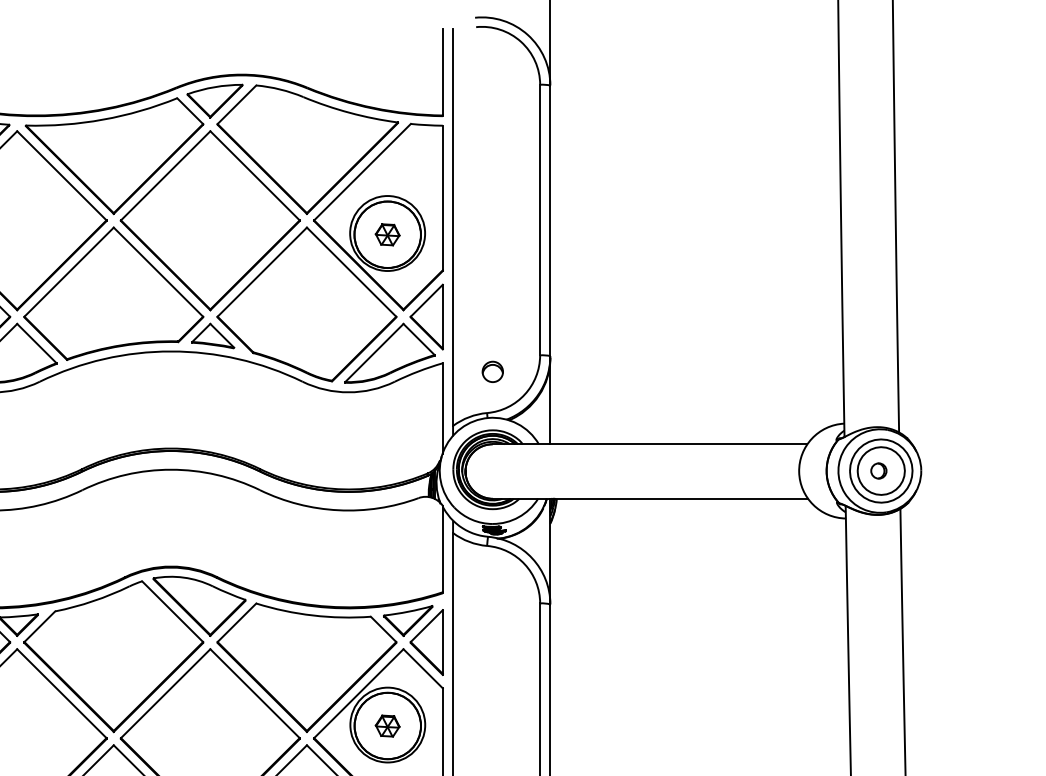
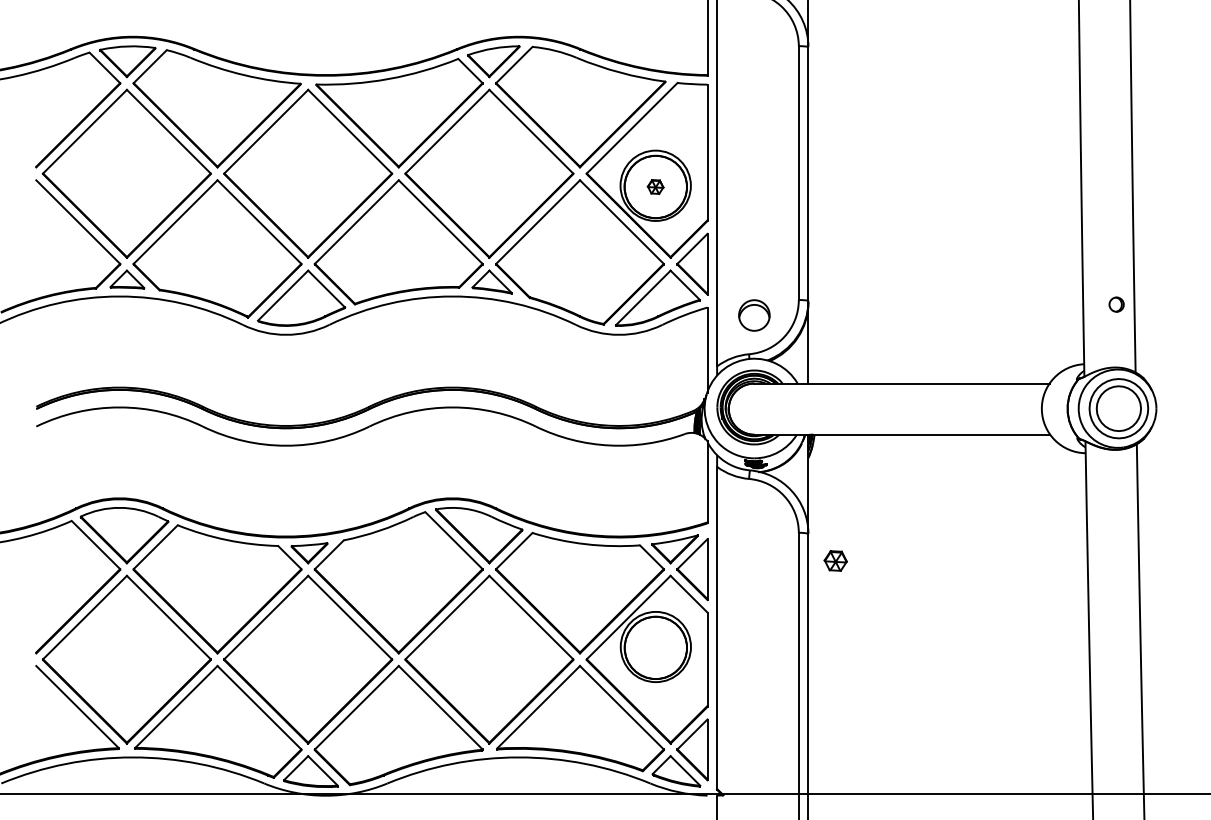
part: (387, 234) -> (655, 186), size x0.7
part: (492, 371) -> (754, 315), size x1.6
circle: (878, 470) -> (1116, 304), moved
part: (387, 725) -> (835, 560), moved

